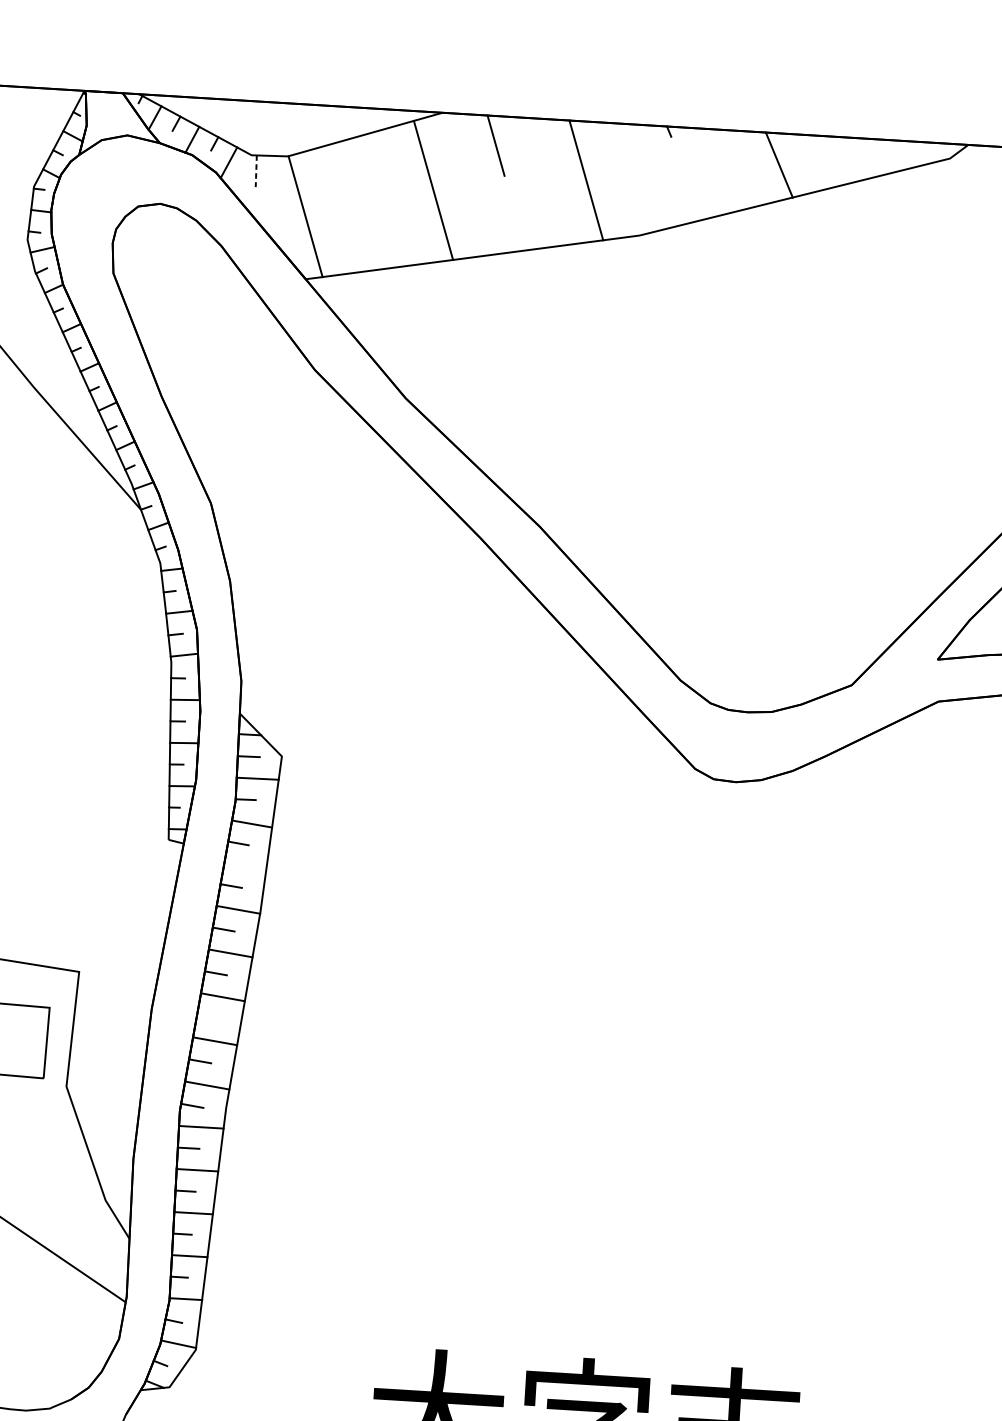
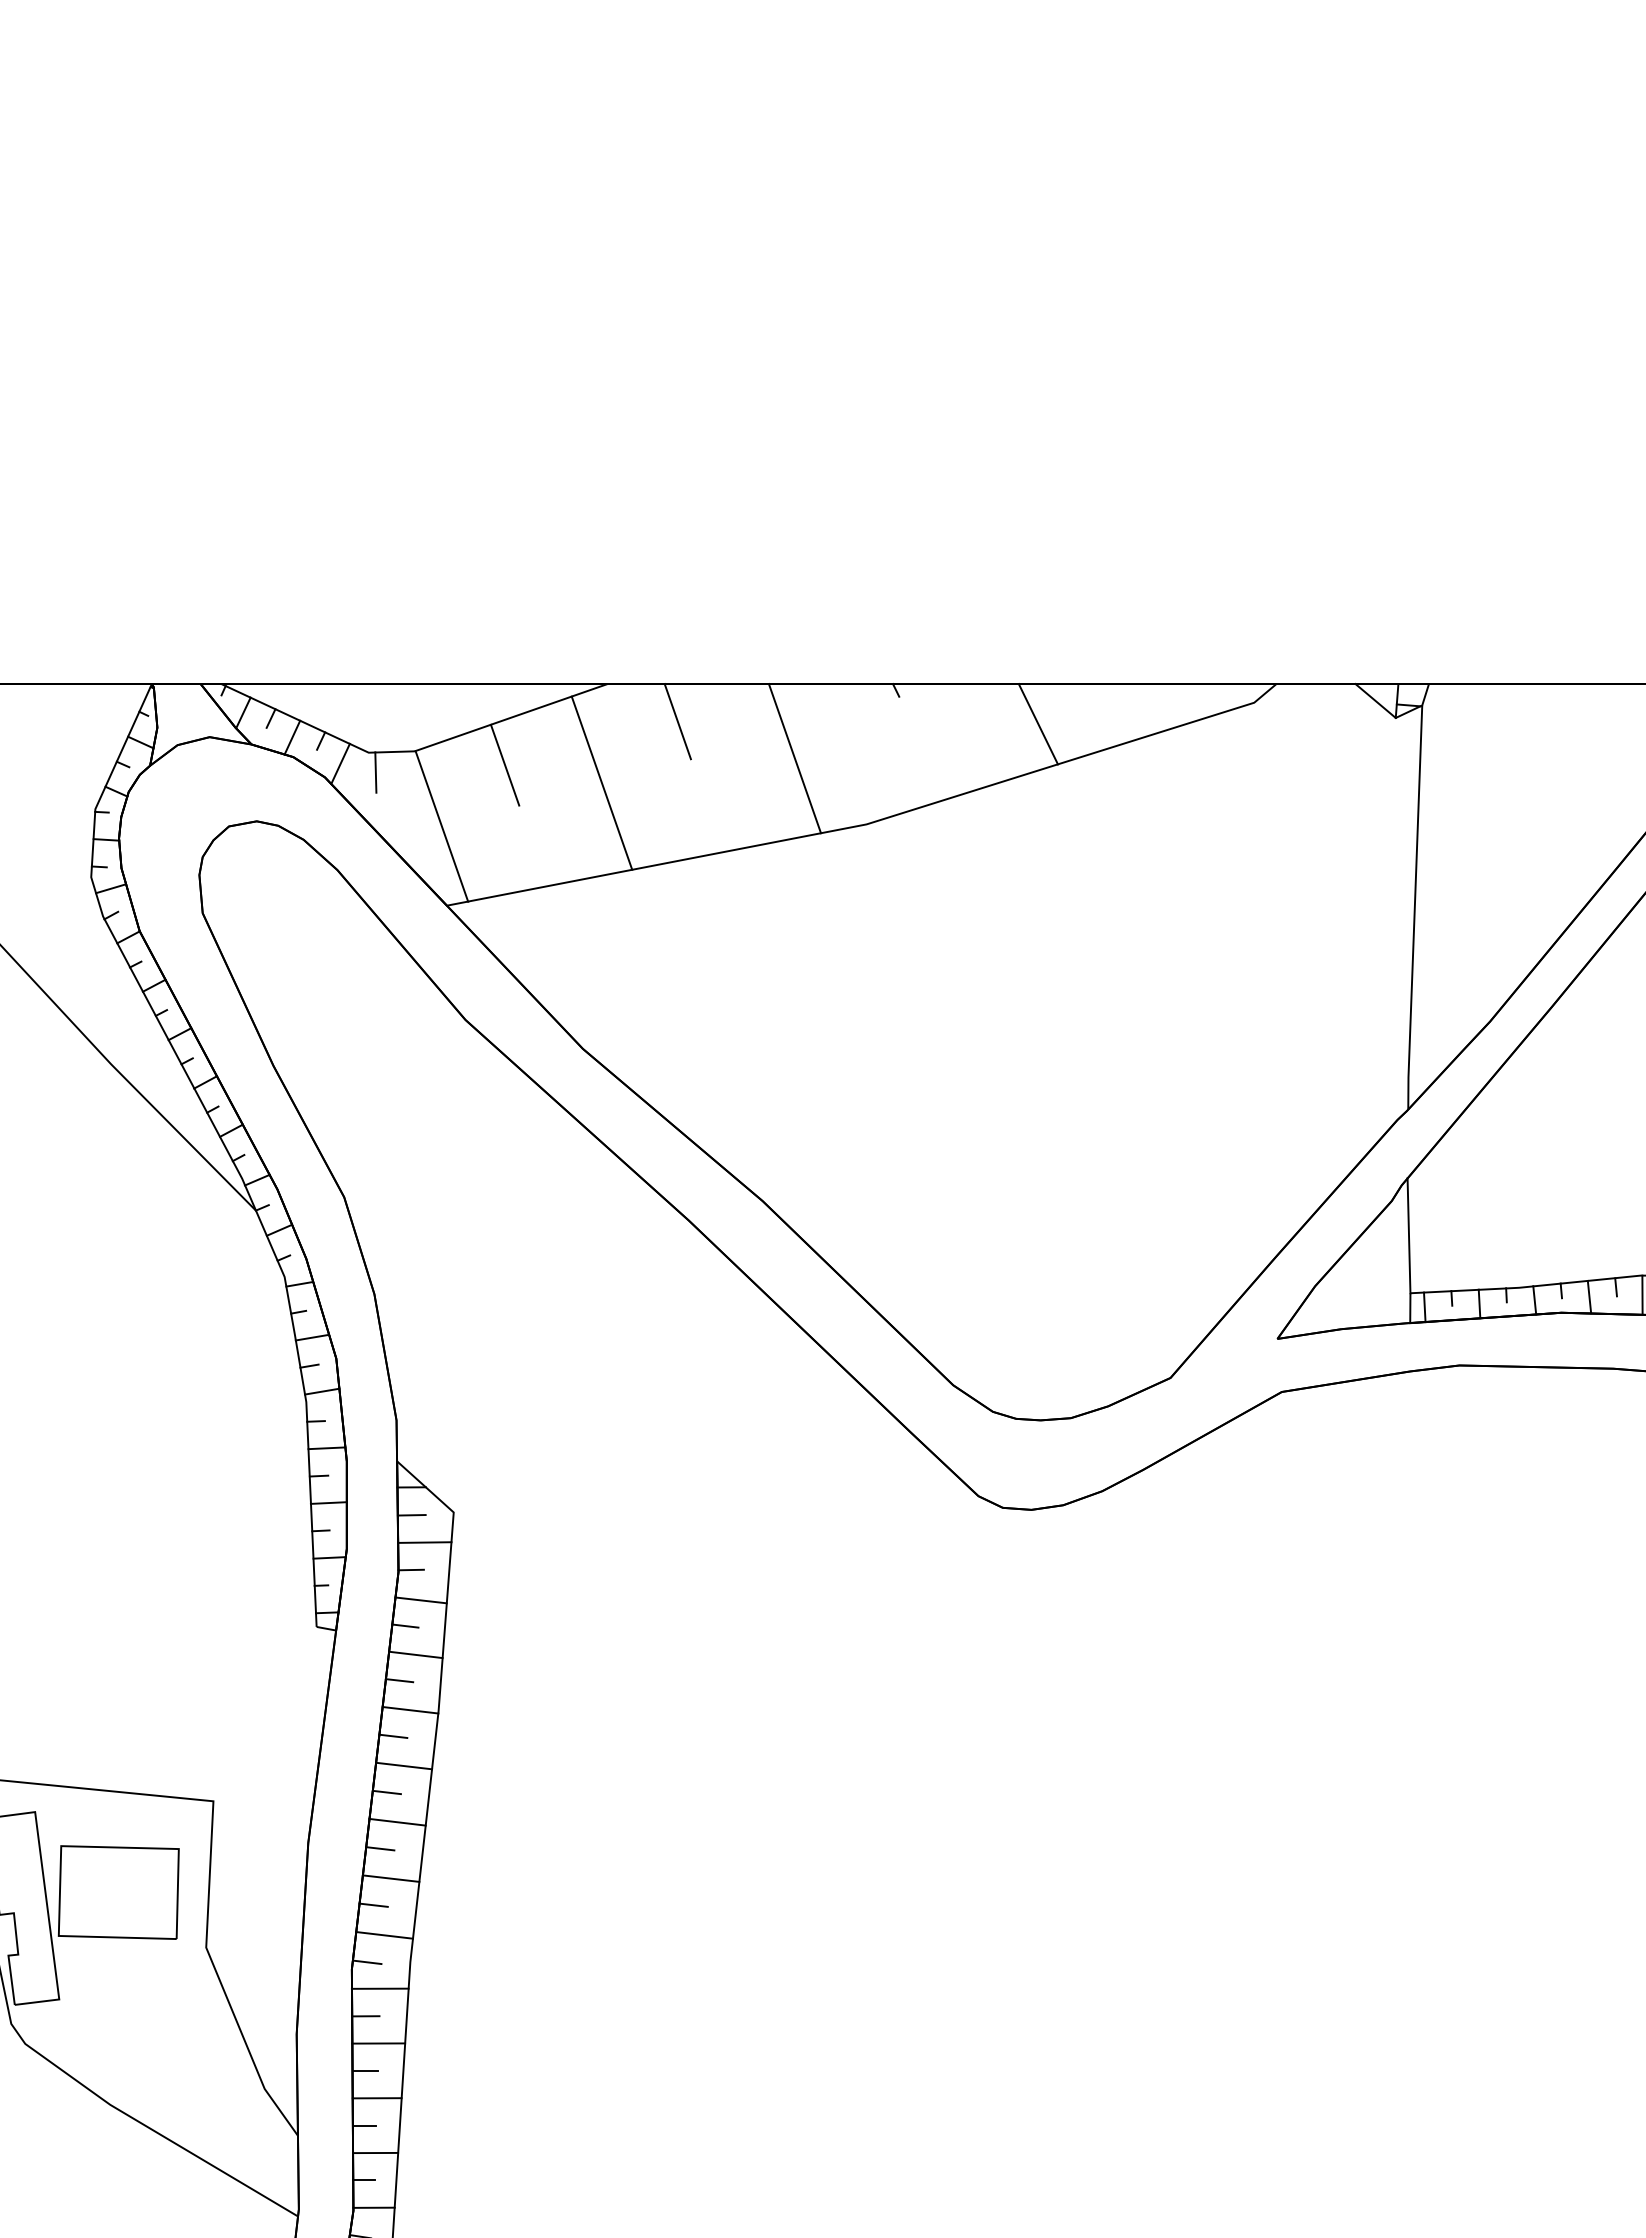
line: (255, 171) -> (375, 773), dashed -> solid
line: (357, 171) -> (504, 764), added
line: (245, 866) -> (415, 1654), added
line: (208, 1017) -> (380, 1848), added

